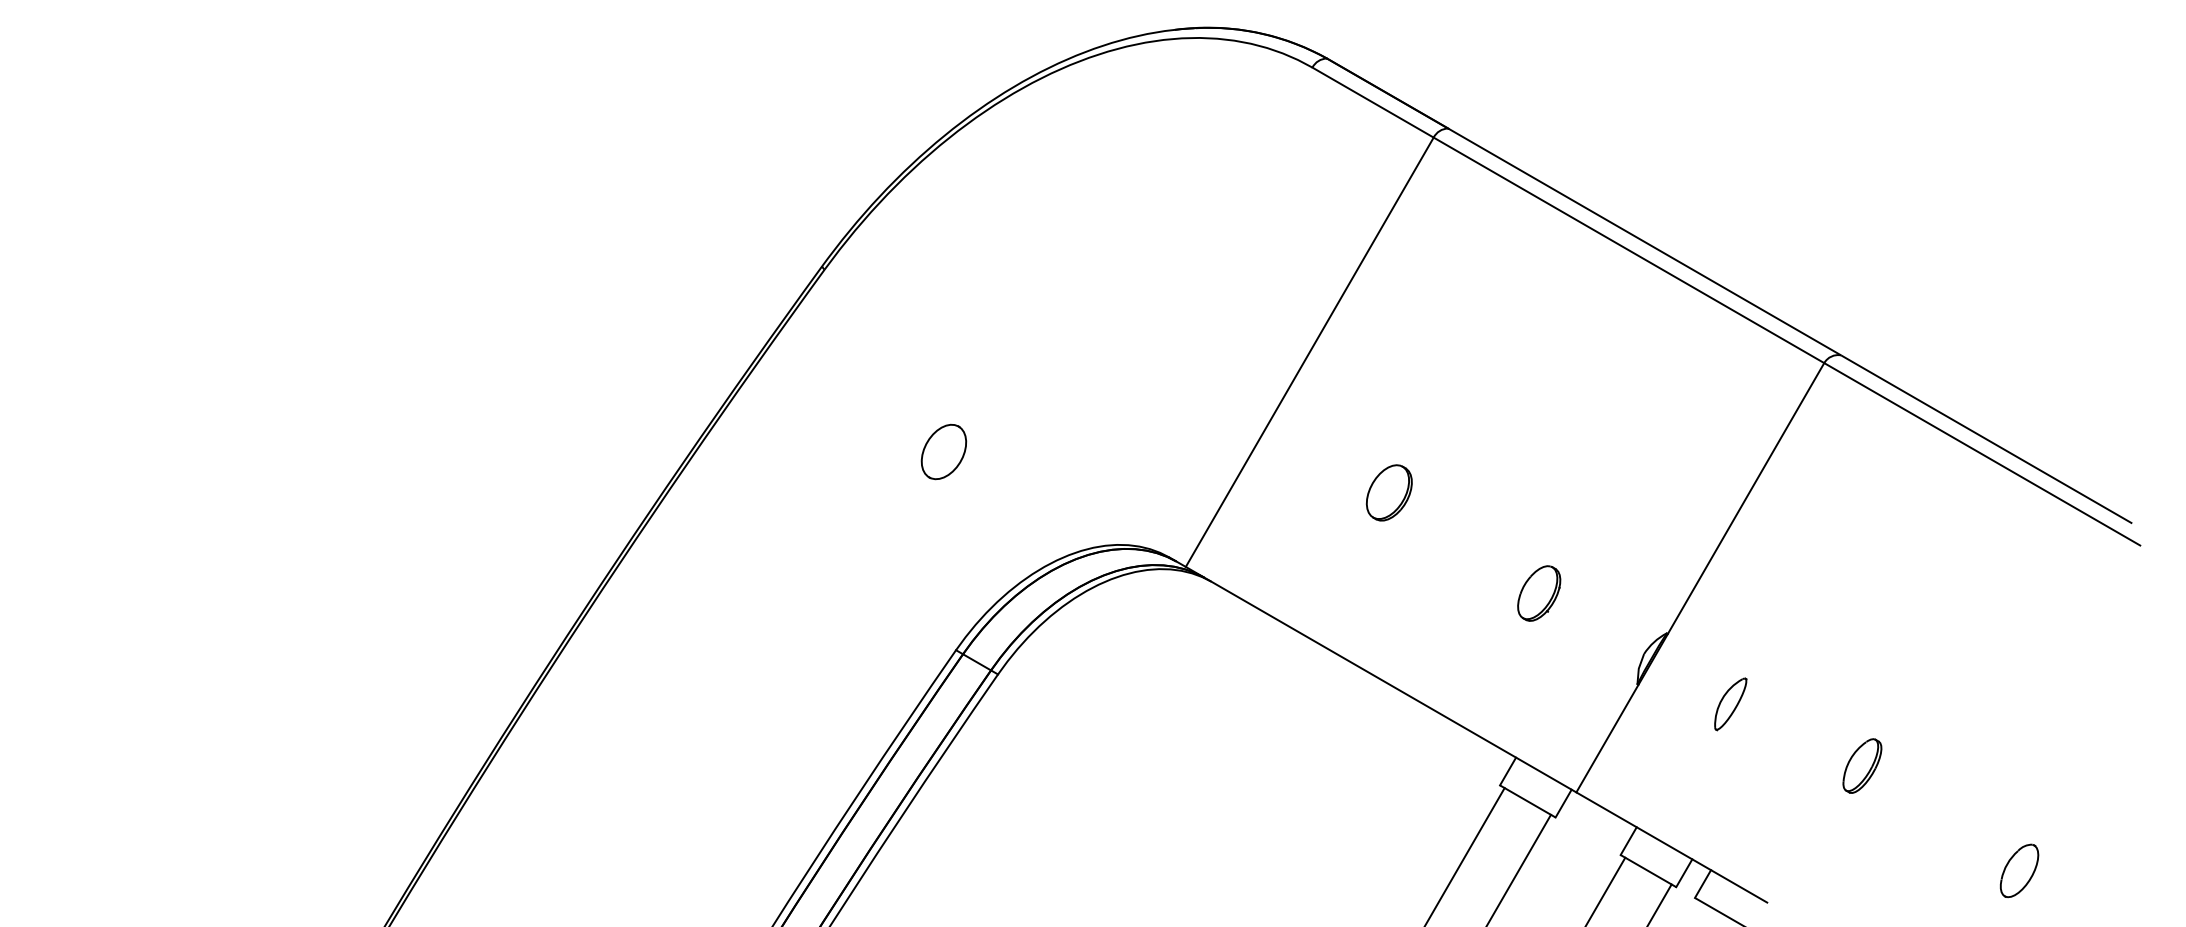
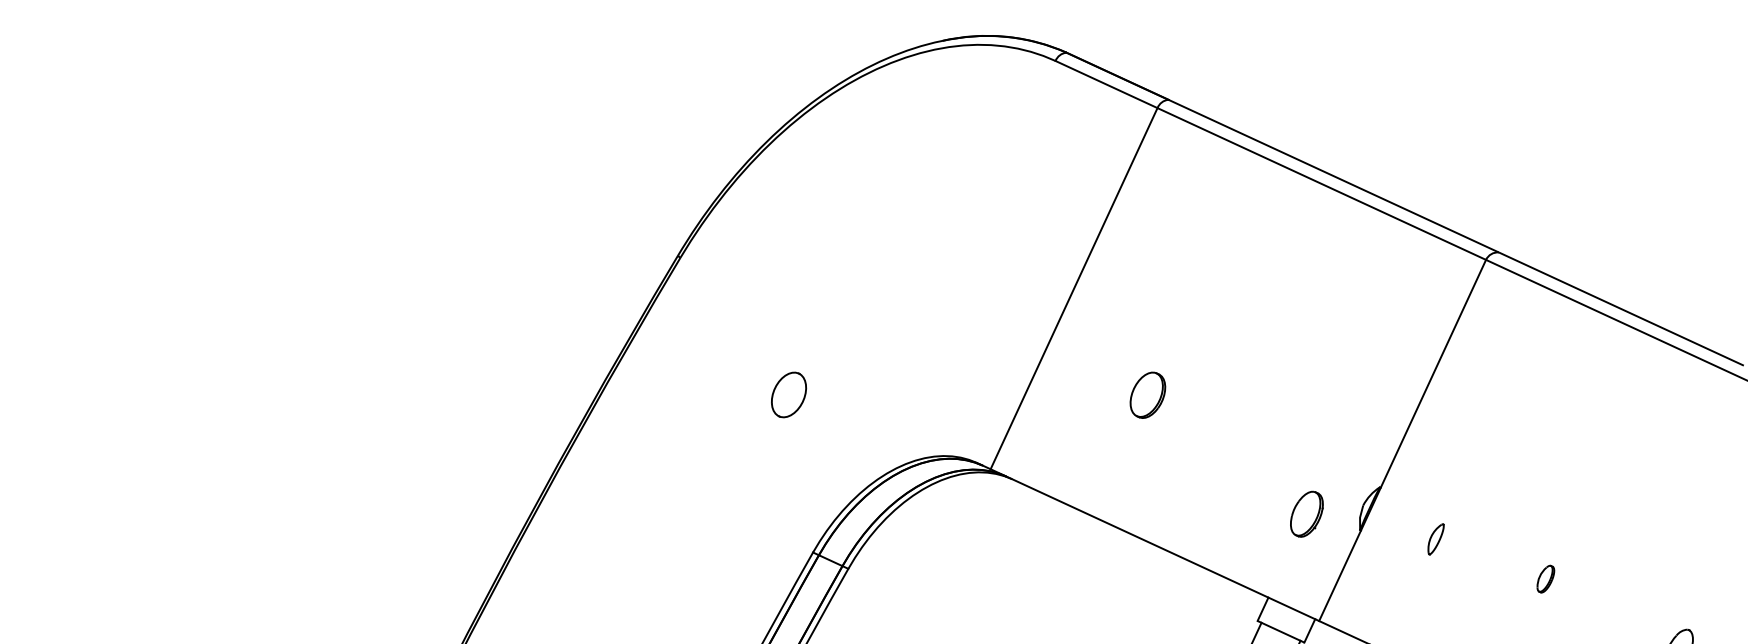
part: (1539, 593) -> (1307, 514), moved
part: (1730, 704) -> (1435, 539), size x0.7
part: (1862, 765) -> (1545, 578), size x0.6

